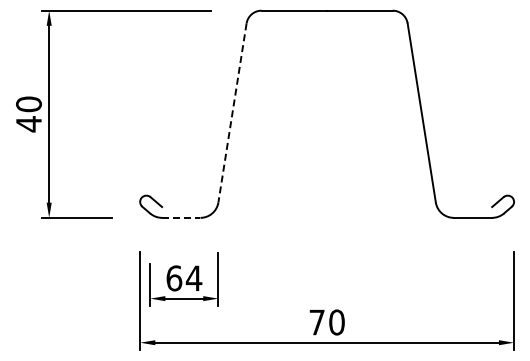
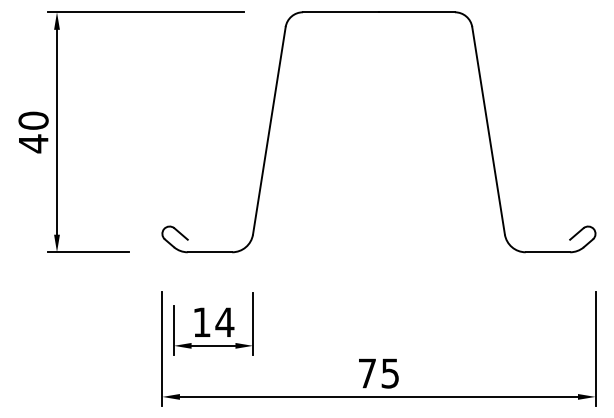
line: (232, 113) -> (269, 131), dashed -> solid
line: (181, 217) -> (210, 251), dashed -> solid
text: (174, 278) -> (202, 322), 64 -> 14
text: (336, 322) -> (389, 373), 70 -> 75

